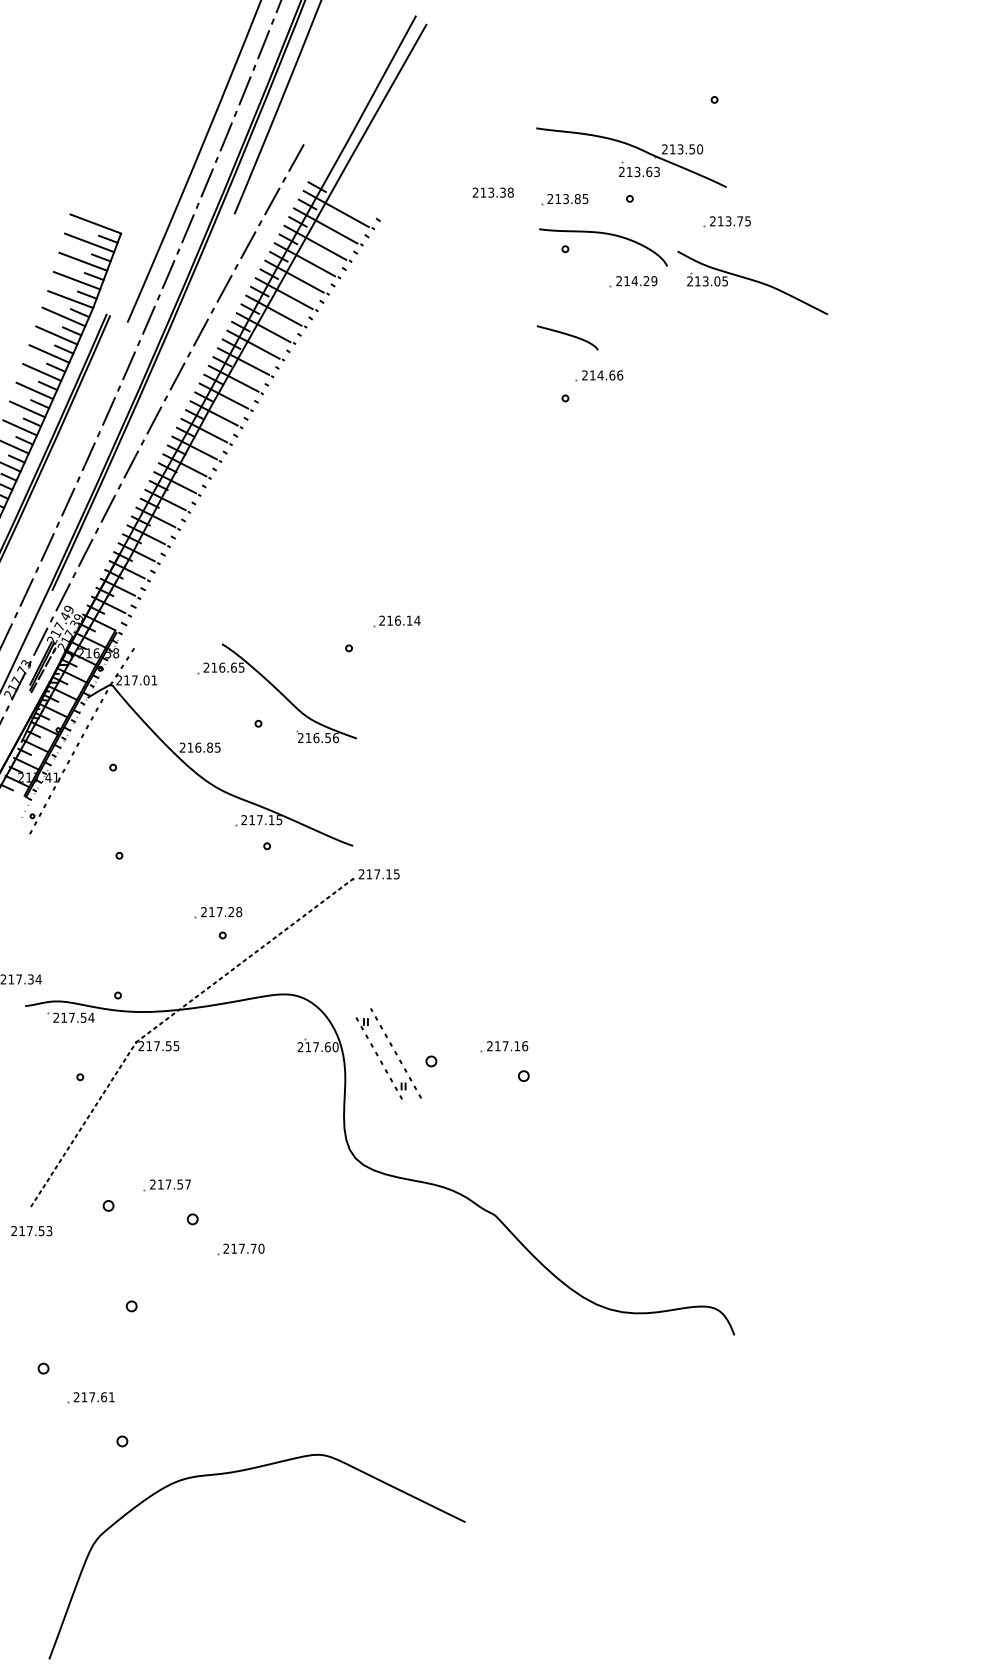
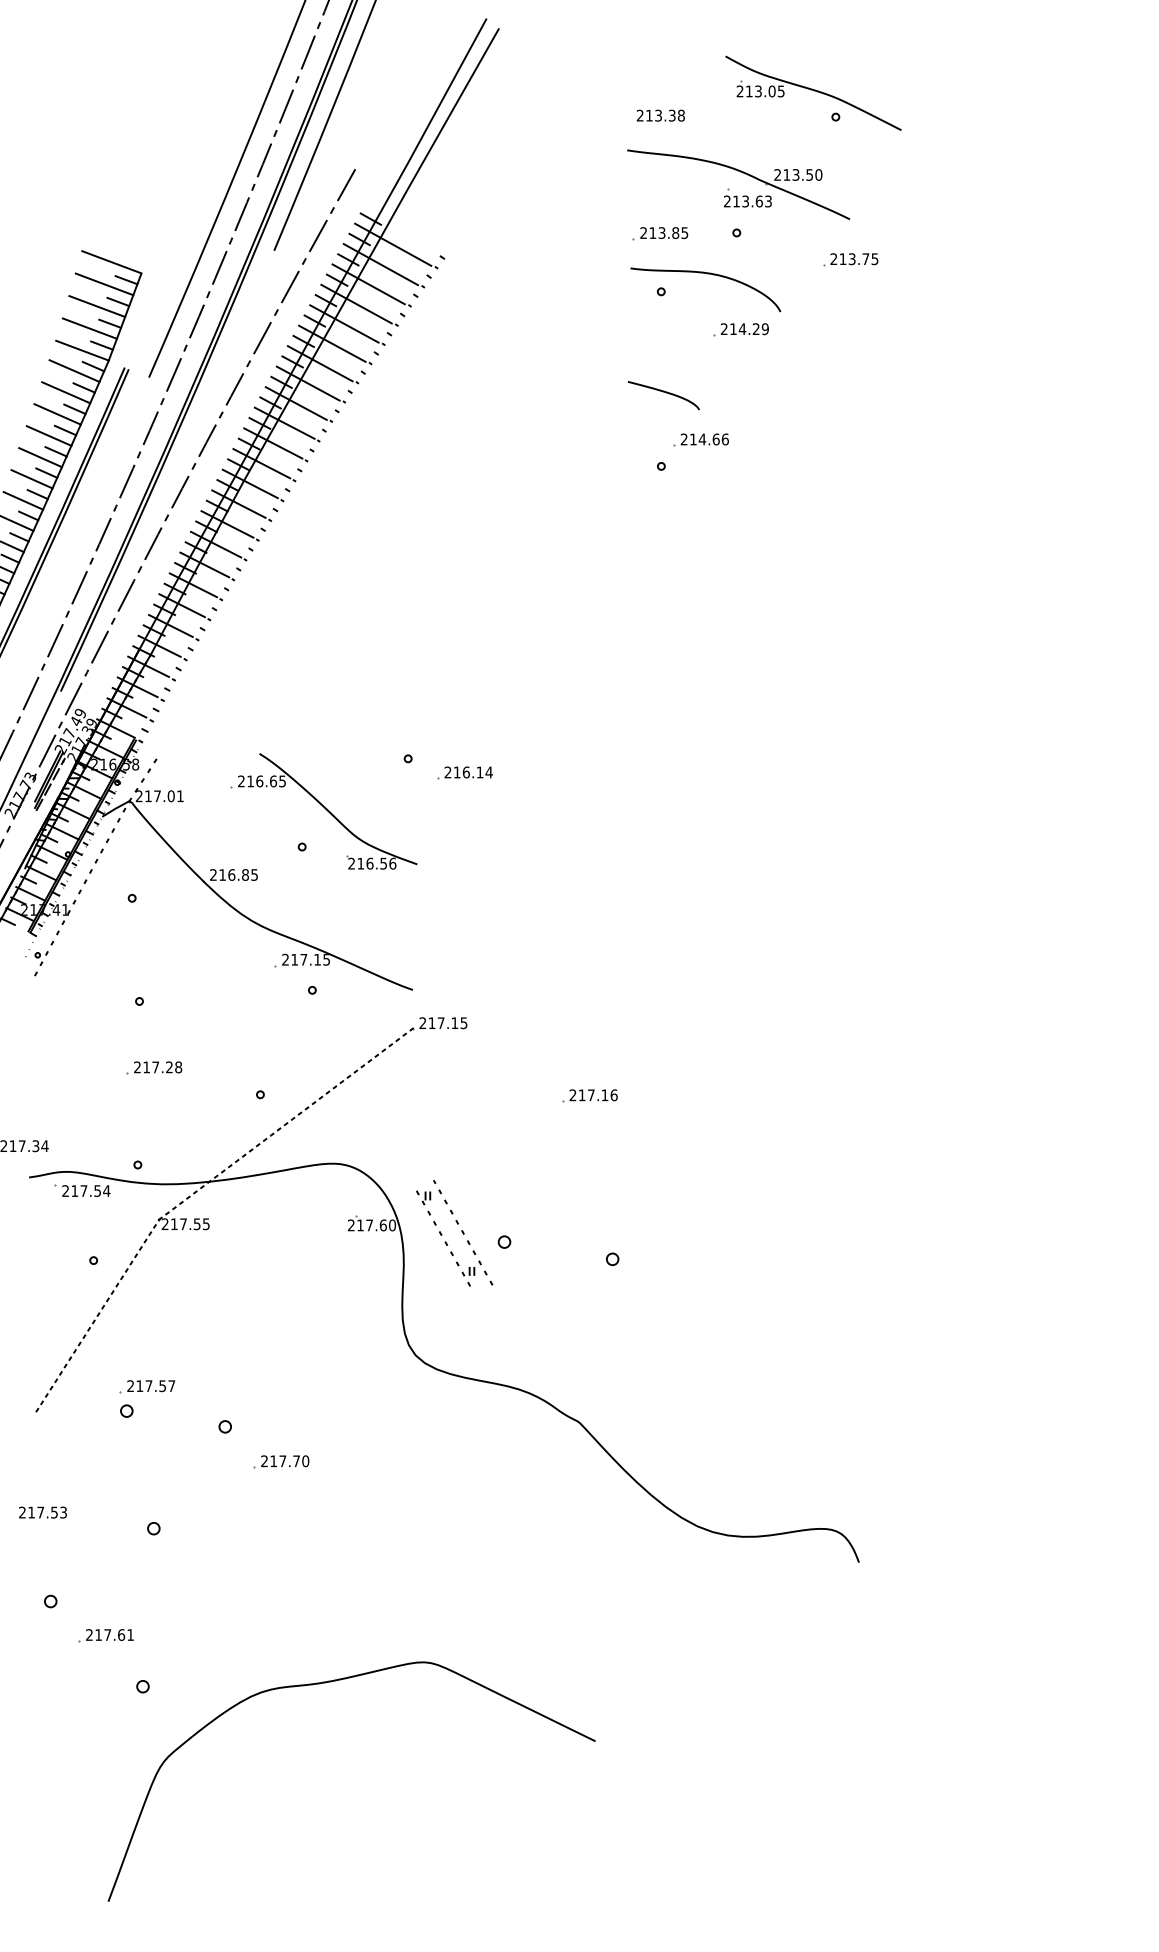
text: (492, 192) -> (660, 115), moved
part: (752, 282) -> (813, 92), moved
part: (396, 620) -> (464, 772), moved
part: (218, 912) -> (154, 1067), moved
part: (504, 1046) -> (589, 1095), moved
part: (167, 1184) -> (147, 1386), moved
text: (31, 1231) -> (42, 1512), moved
curve: (239, 1472) -> (331, 1682), moved

